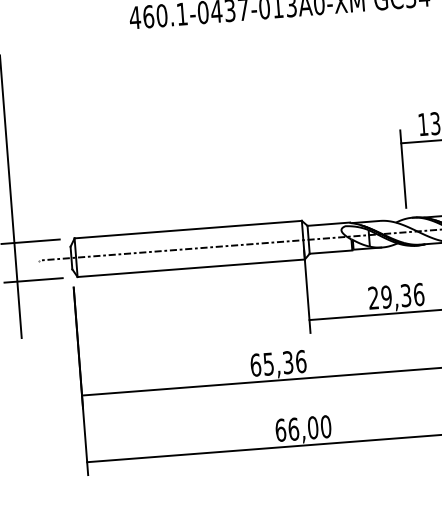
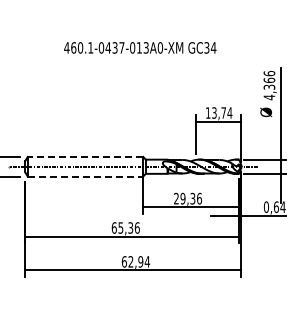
line: (188, 228) -> (85, 156), solid -> dashed
line: (191, 268) -> (85, 176), solid -> dashed
text: (310, 427) -> (139, 261), 66,00 -> 62,94

